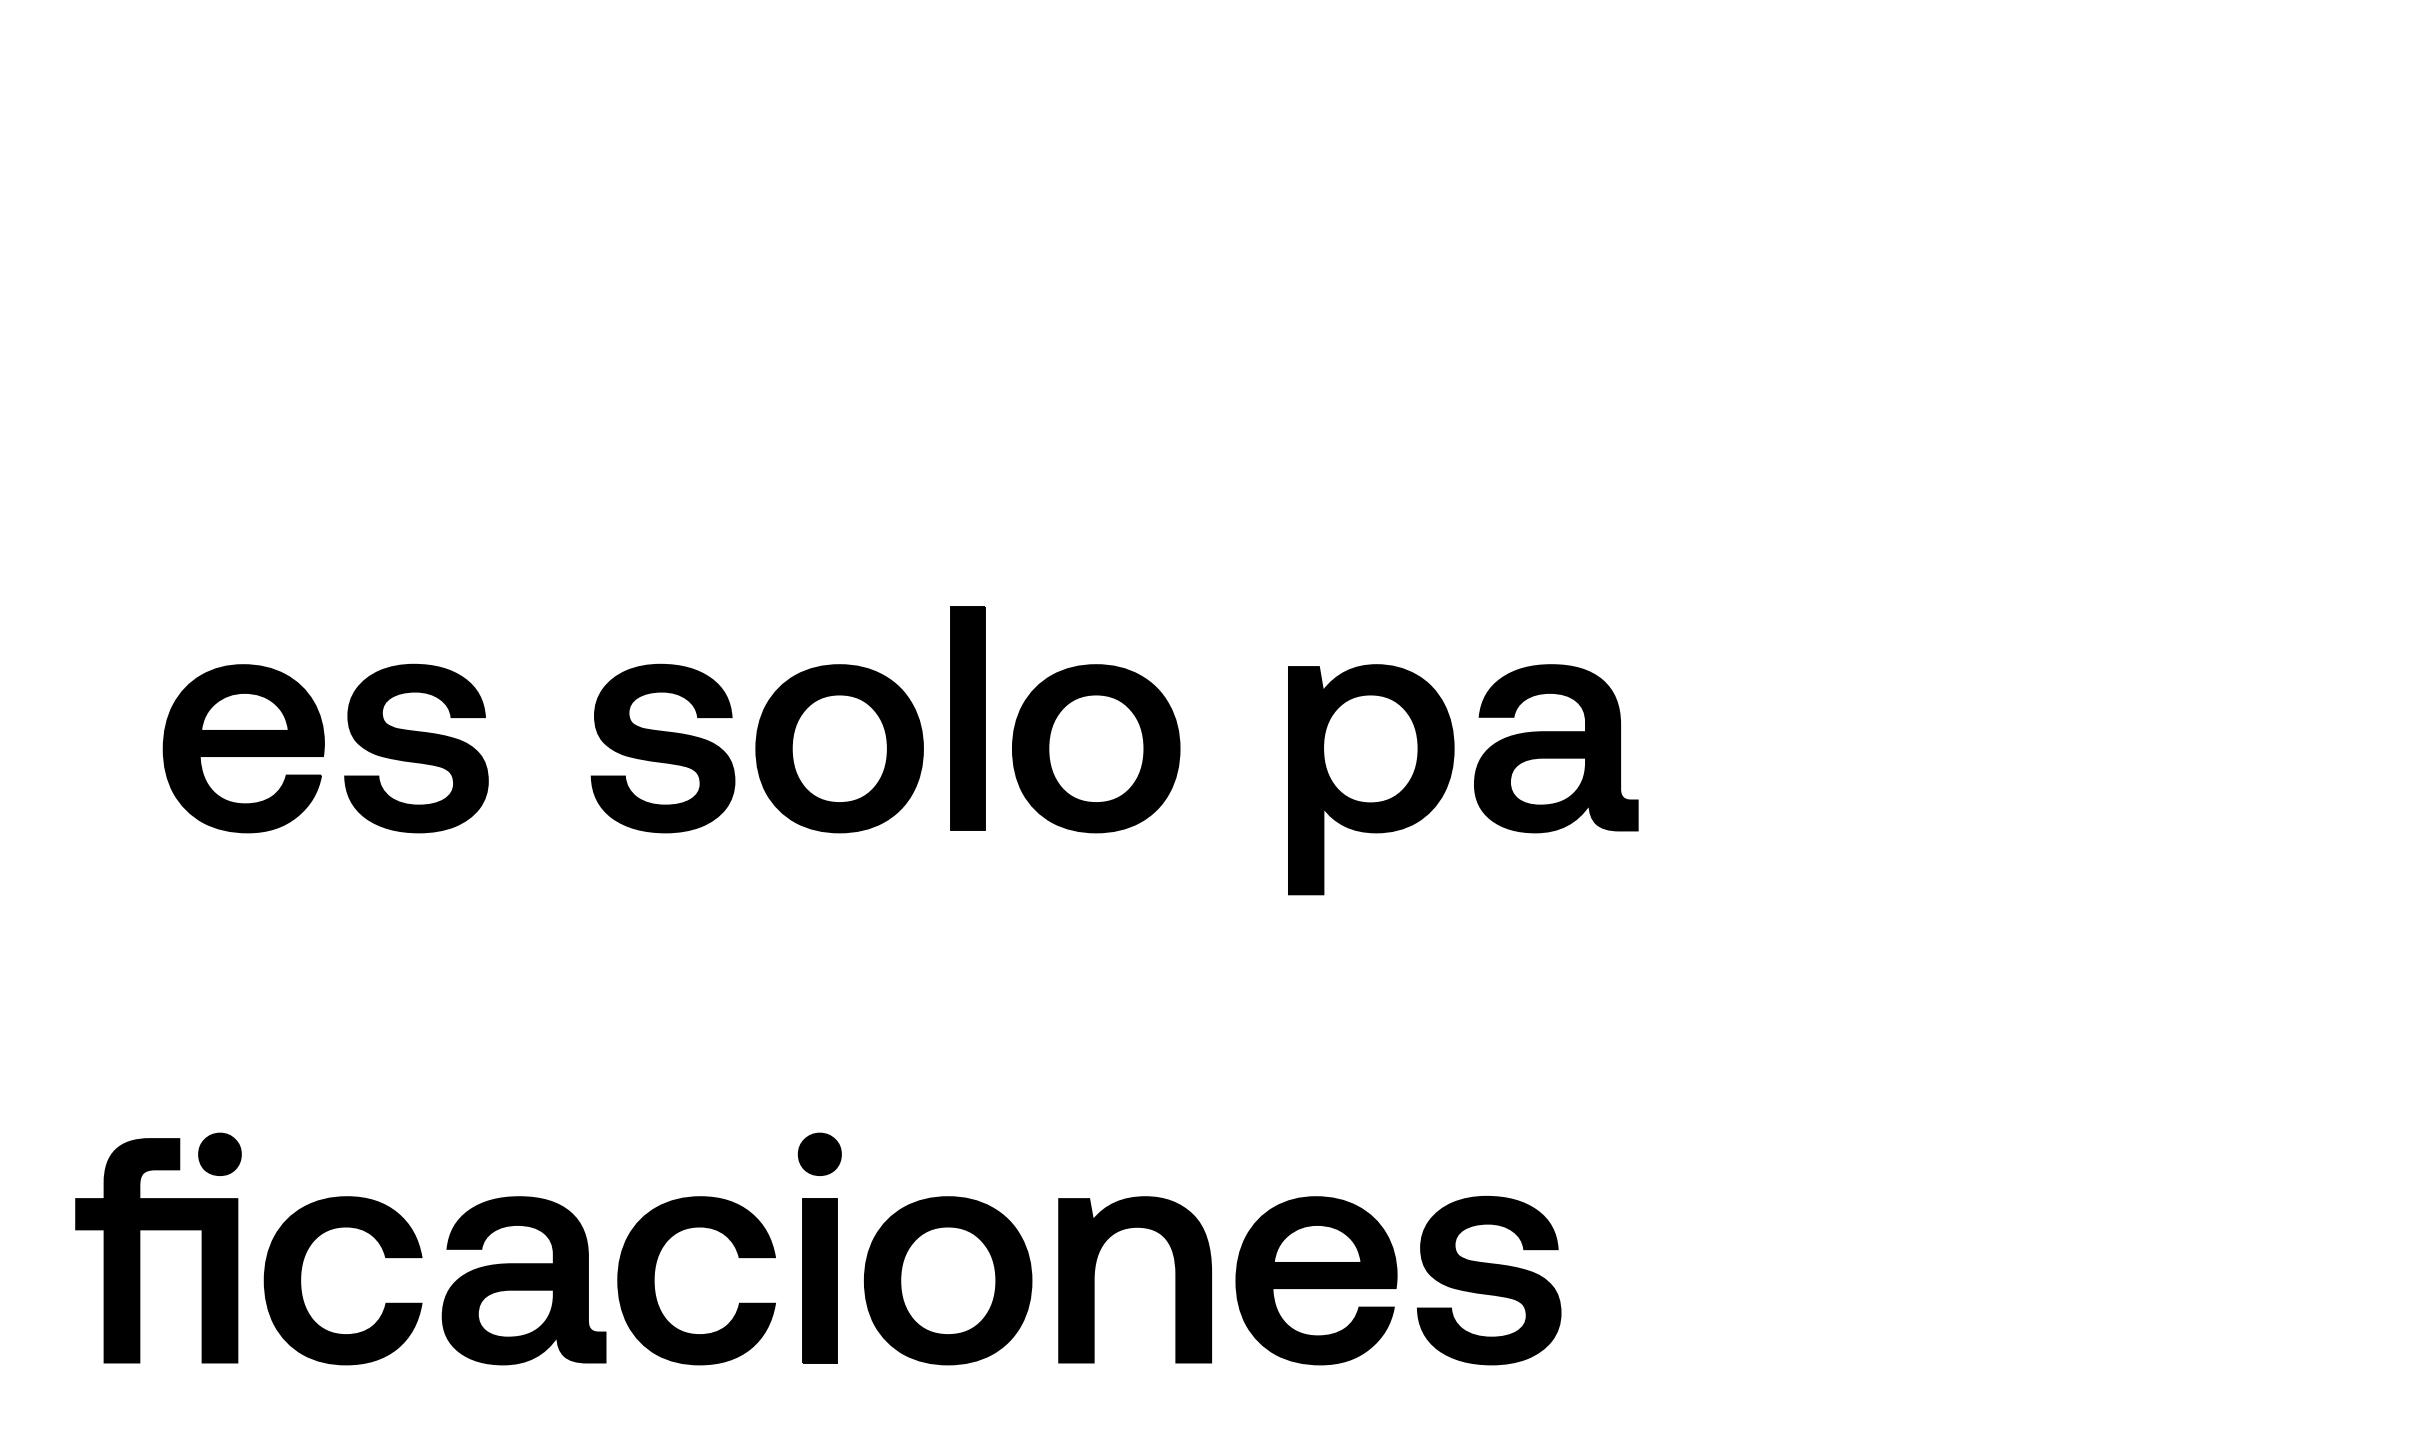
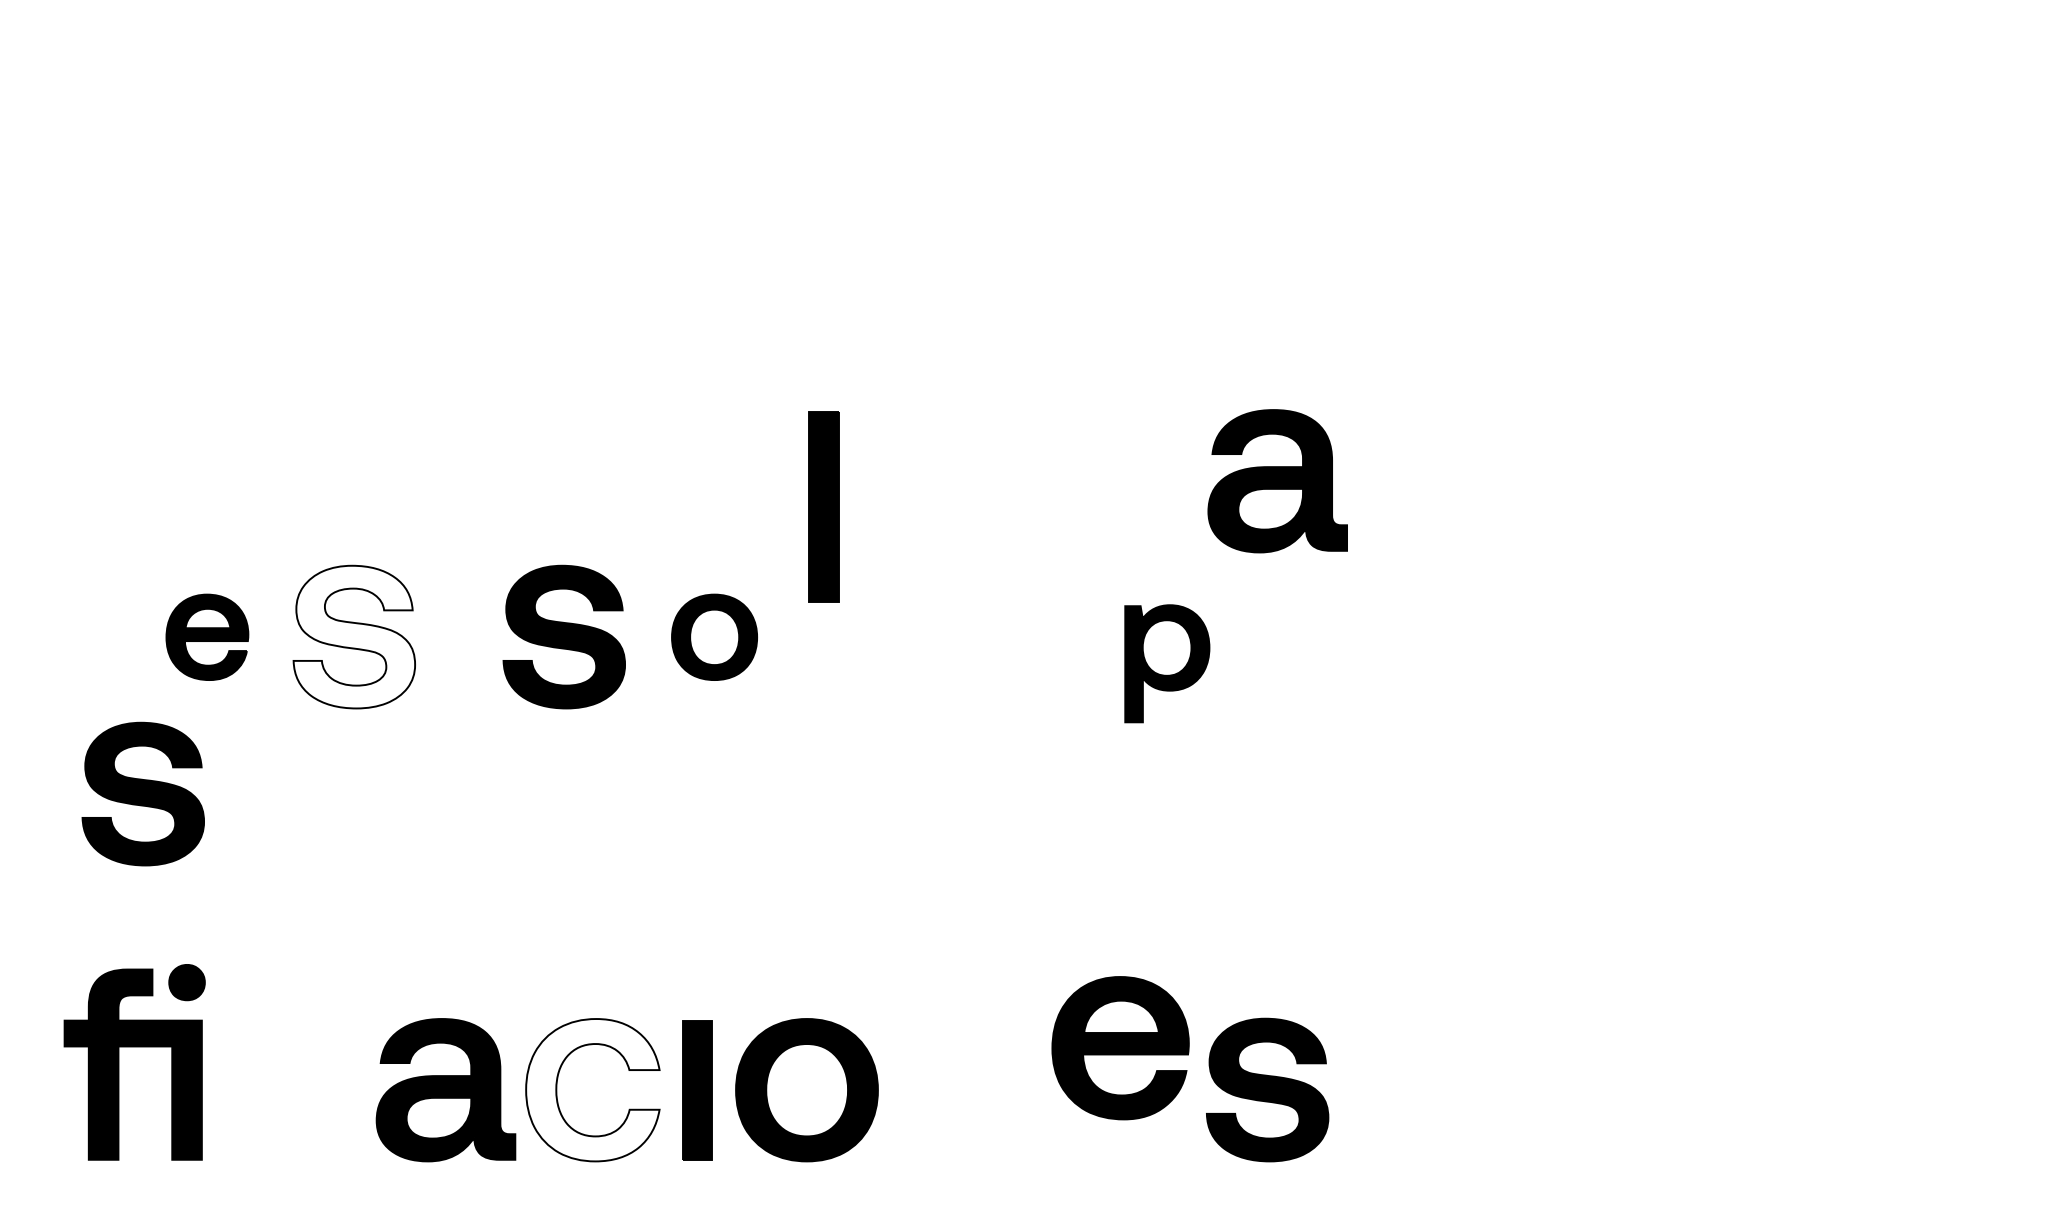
part: (967, 718) -> (823, 506), moved
fill: (416, 747) -> (354, 636), removed
part: (243, 749) -> (207, 637), size x0.6
part: (839, 749) -> (714, 637), size x0.6
part: (1095, 749) -> (932, 637), removed
part: (1556, 749) -> (1277, 481), moved
part: (1371, 779) -> (1167, 663), size x0.6
part: (167, 932) -> (142, 793), added
part: (819, 1154) -> (697, 982), removed
part: (1095, 1271) -> (932, 1082), removed
part: (301, 1281) -> (256, 1090), removed
fill: (696, 1281) -> (592, 1090), removed
part: (1316, 1281) -> (1120, 1048), moved

